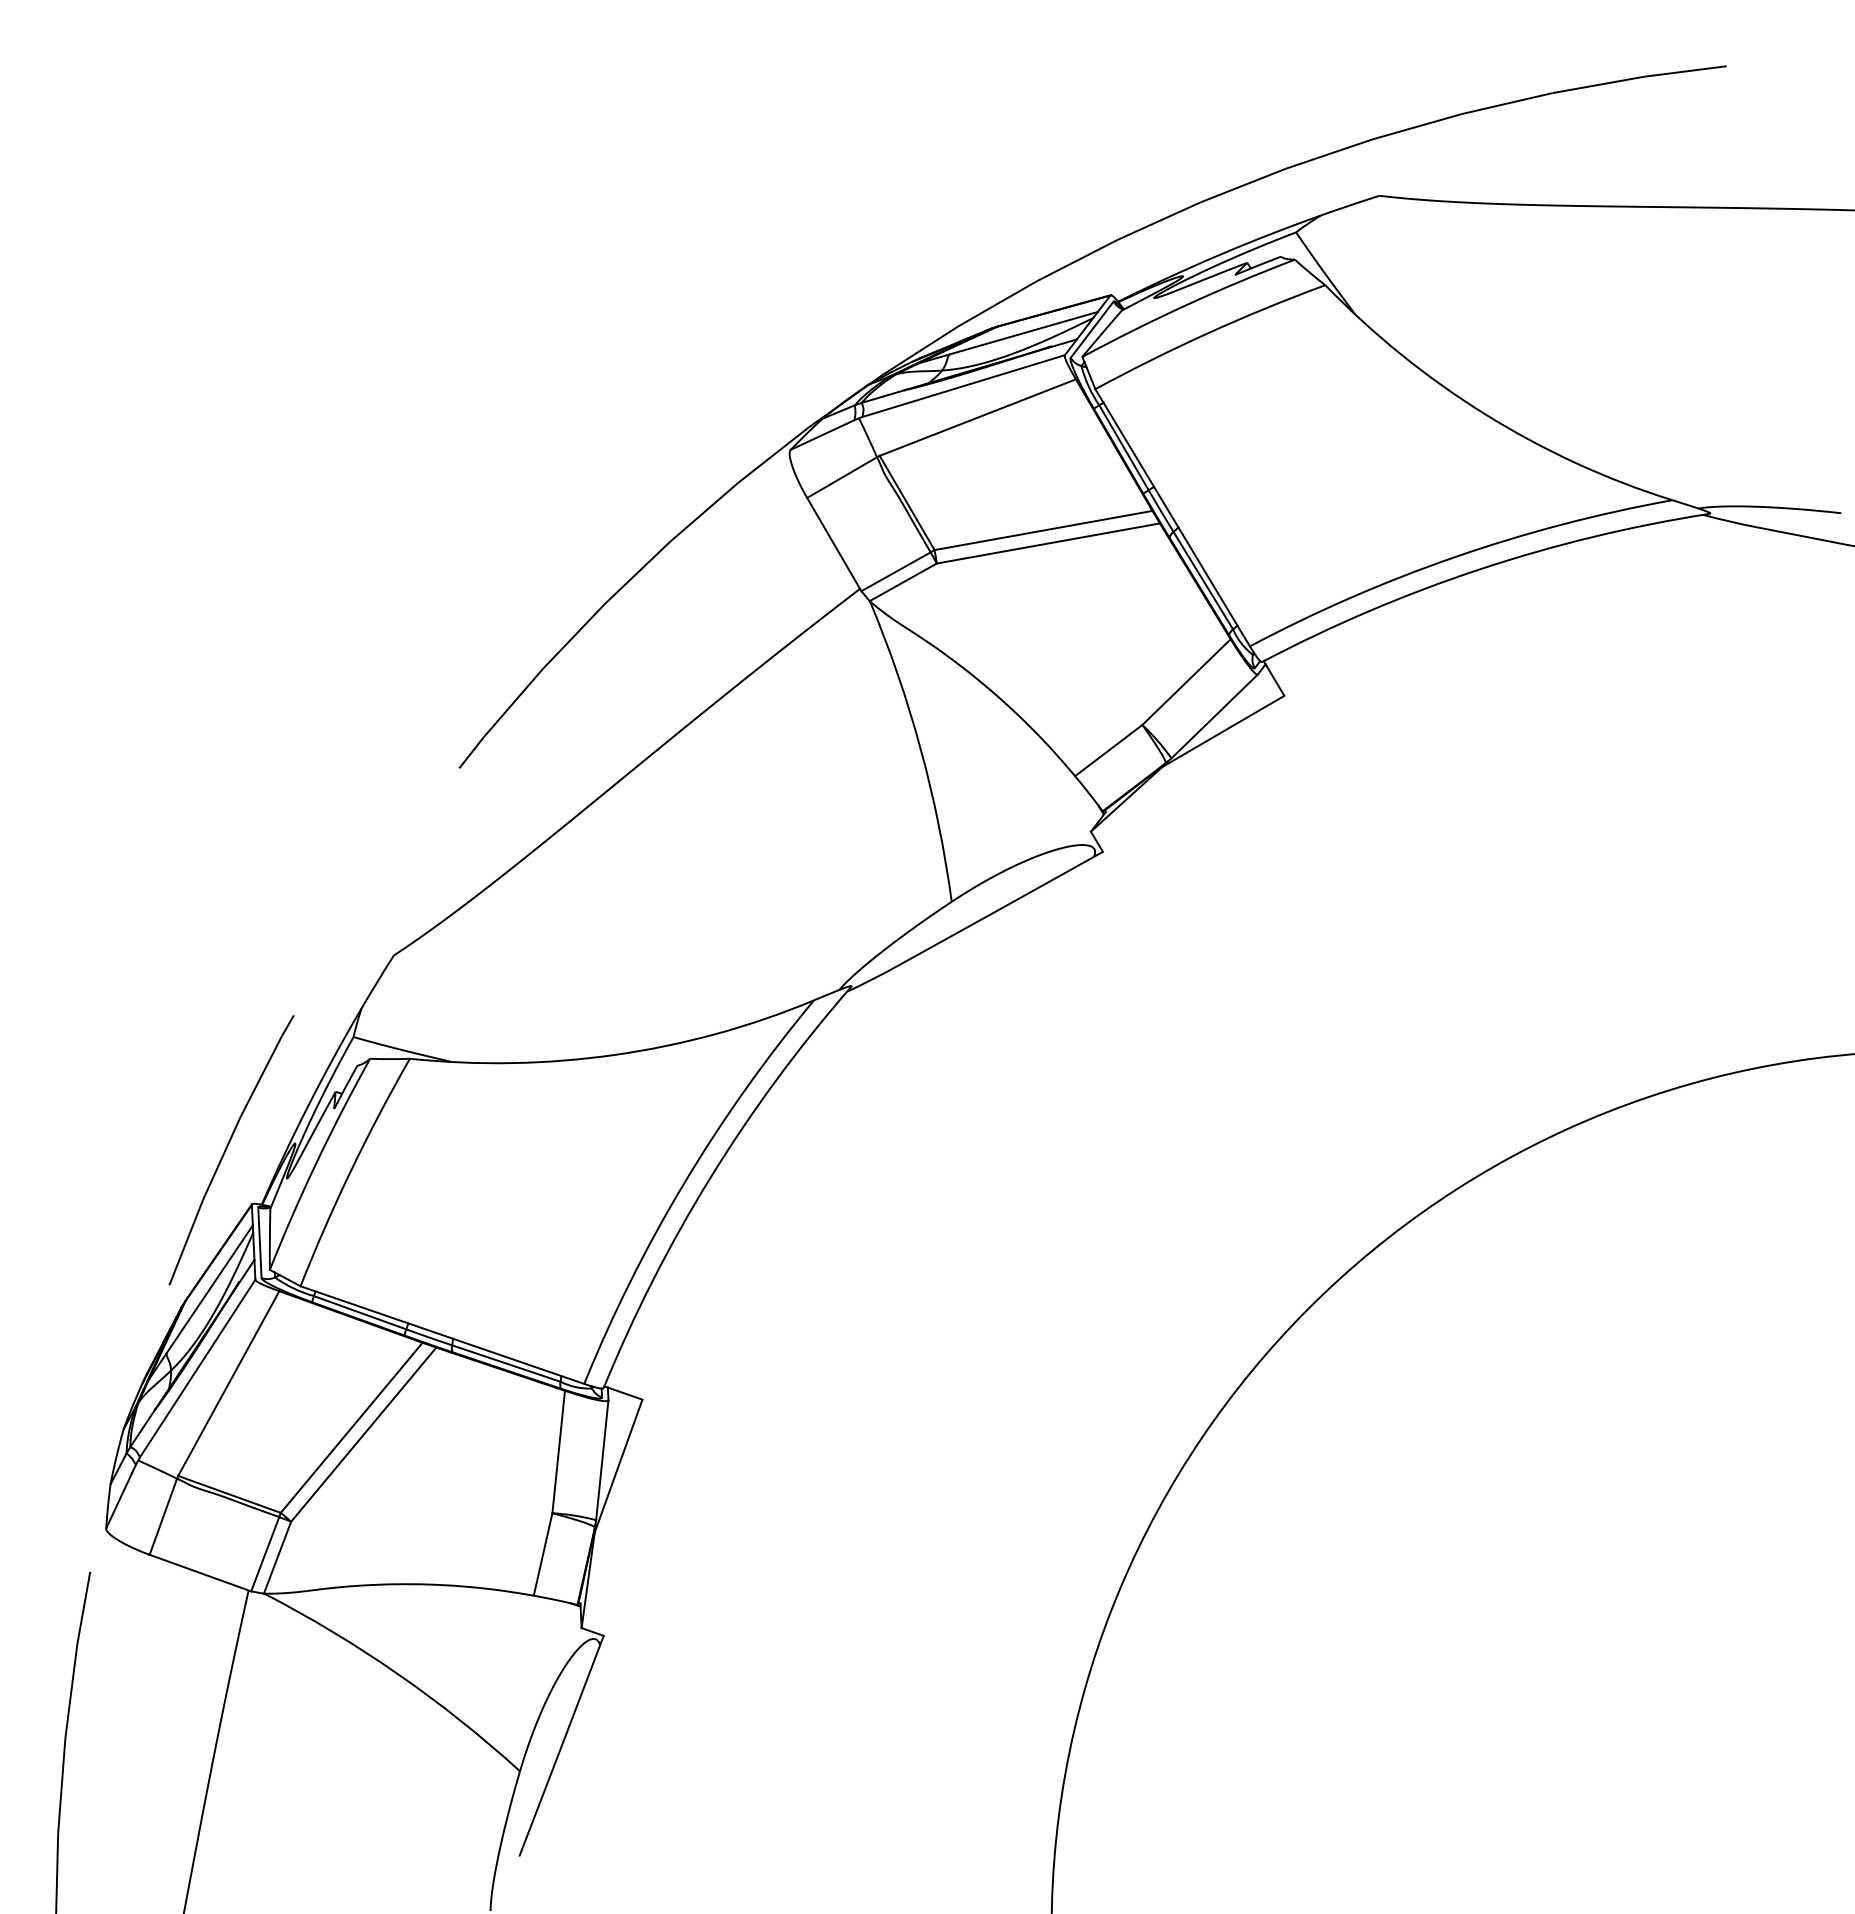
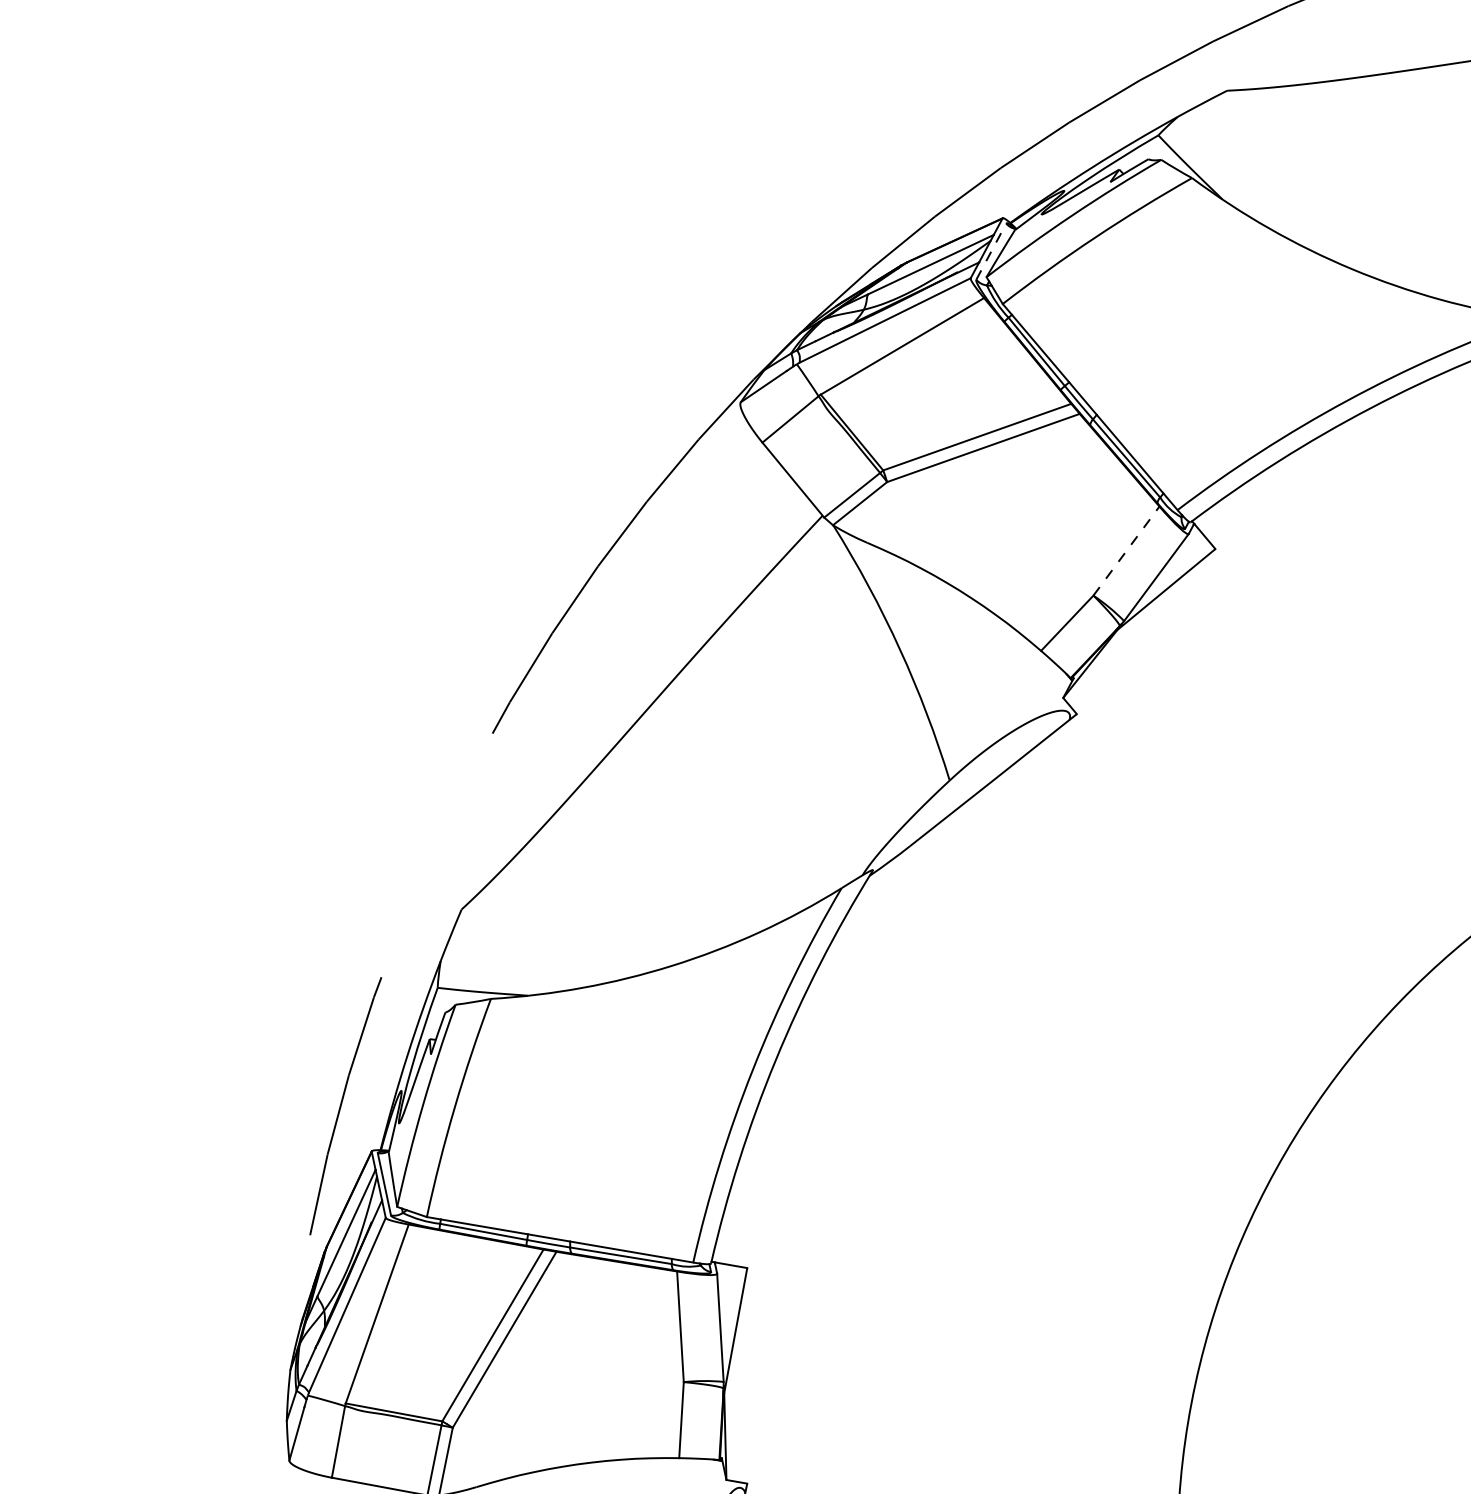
line: (1092, 329) -> (991, 251), solid -> dashed
line: (1186, 682) -> (1126, 551), solid -> dashed

